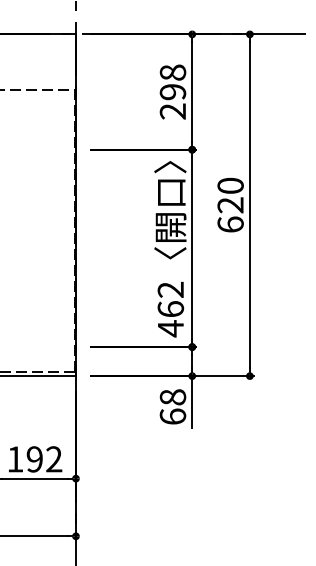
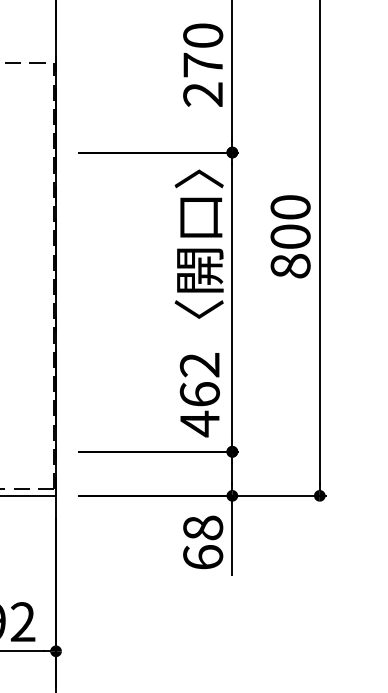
text: (172, 82) -> (202, 50), 298 -> 270
text: (230, 214) -> (290, 250), 620 -> 800

